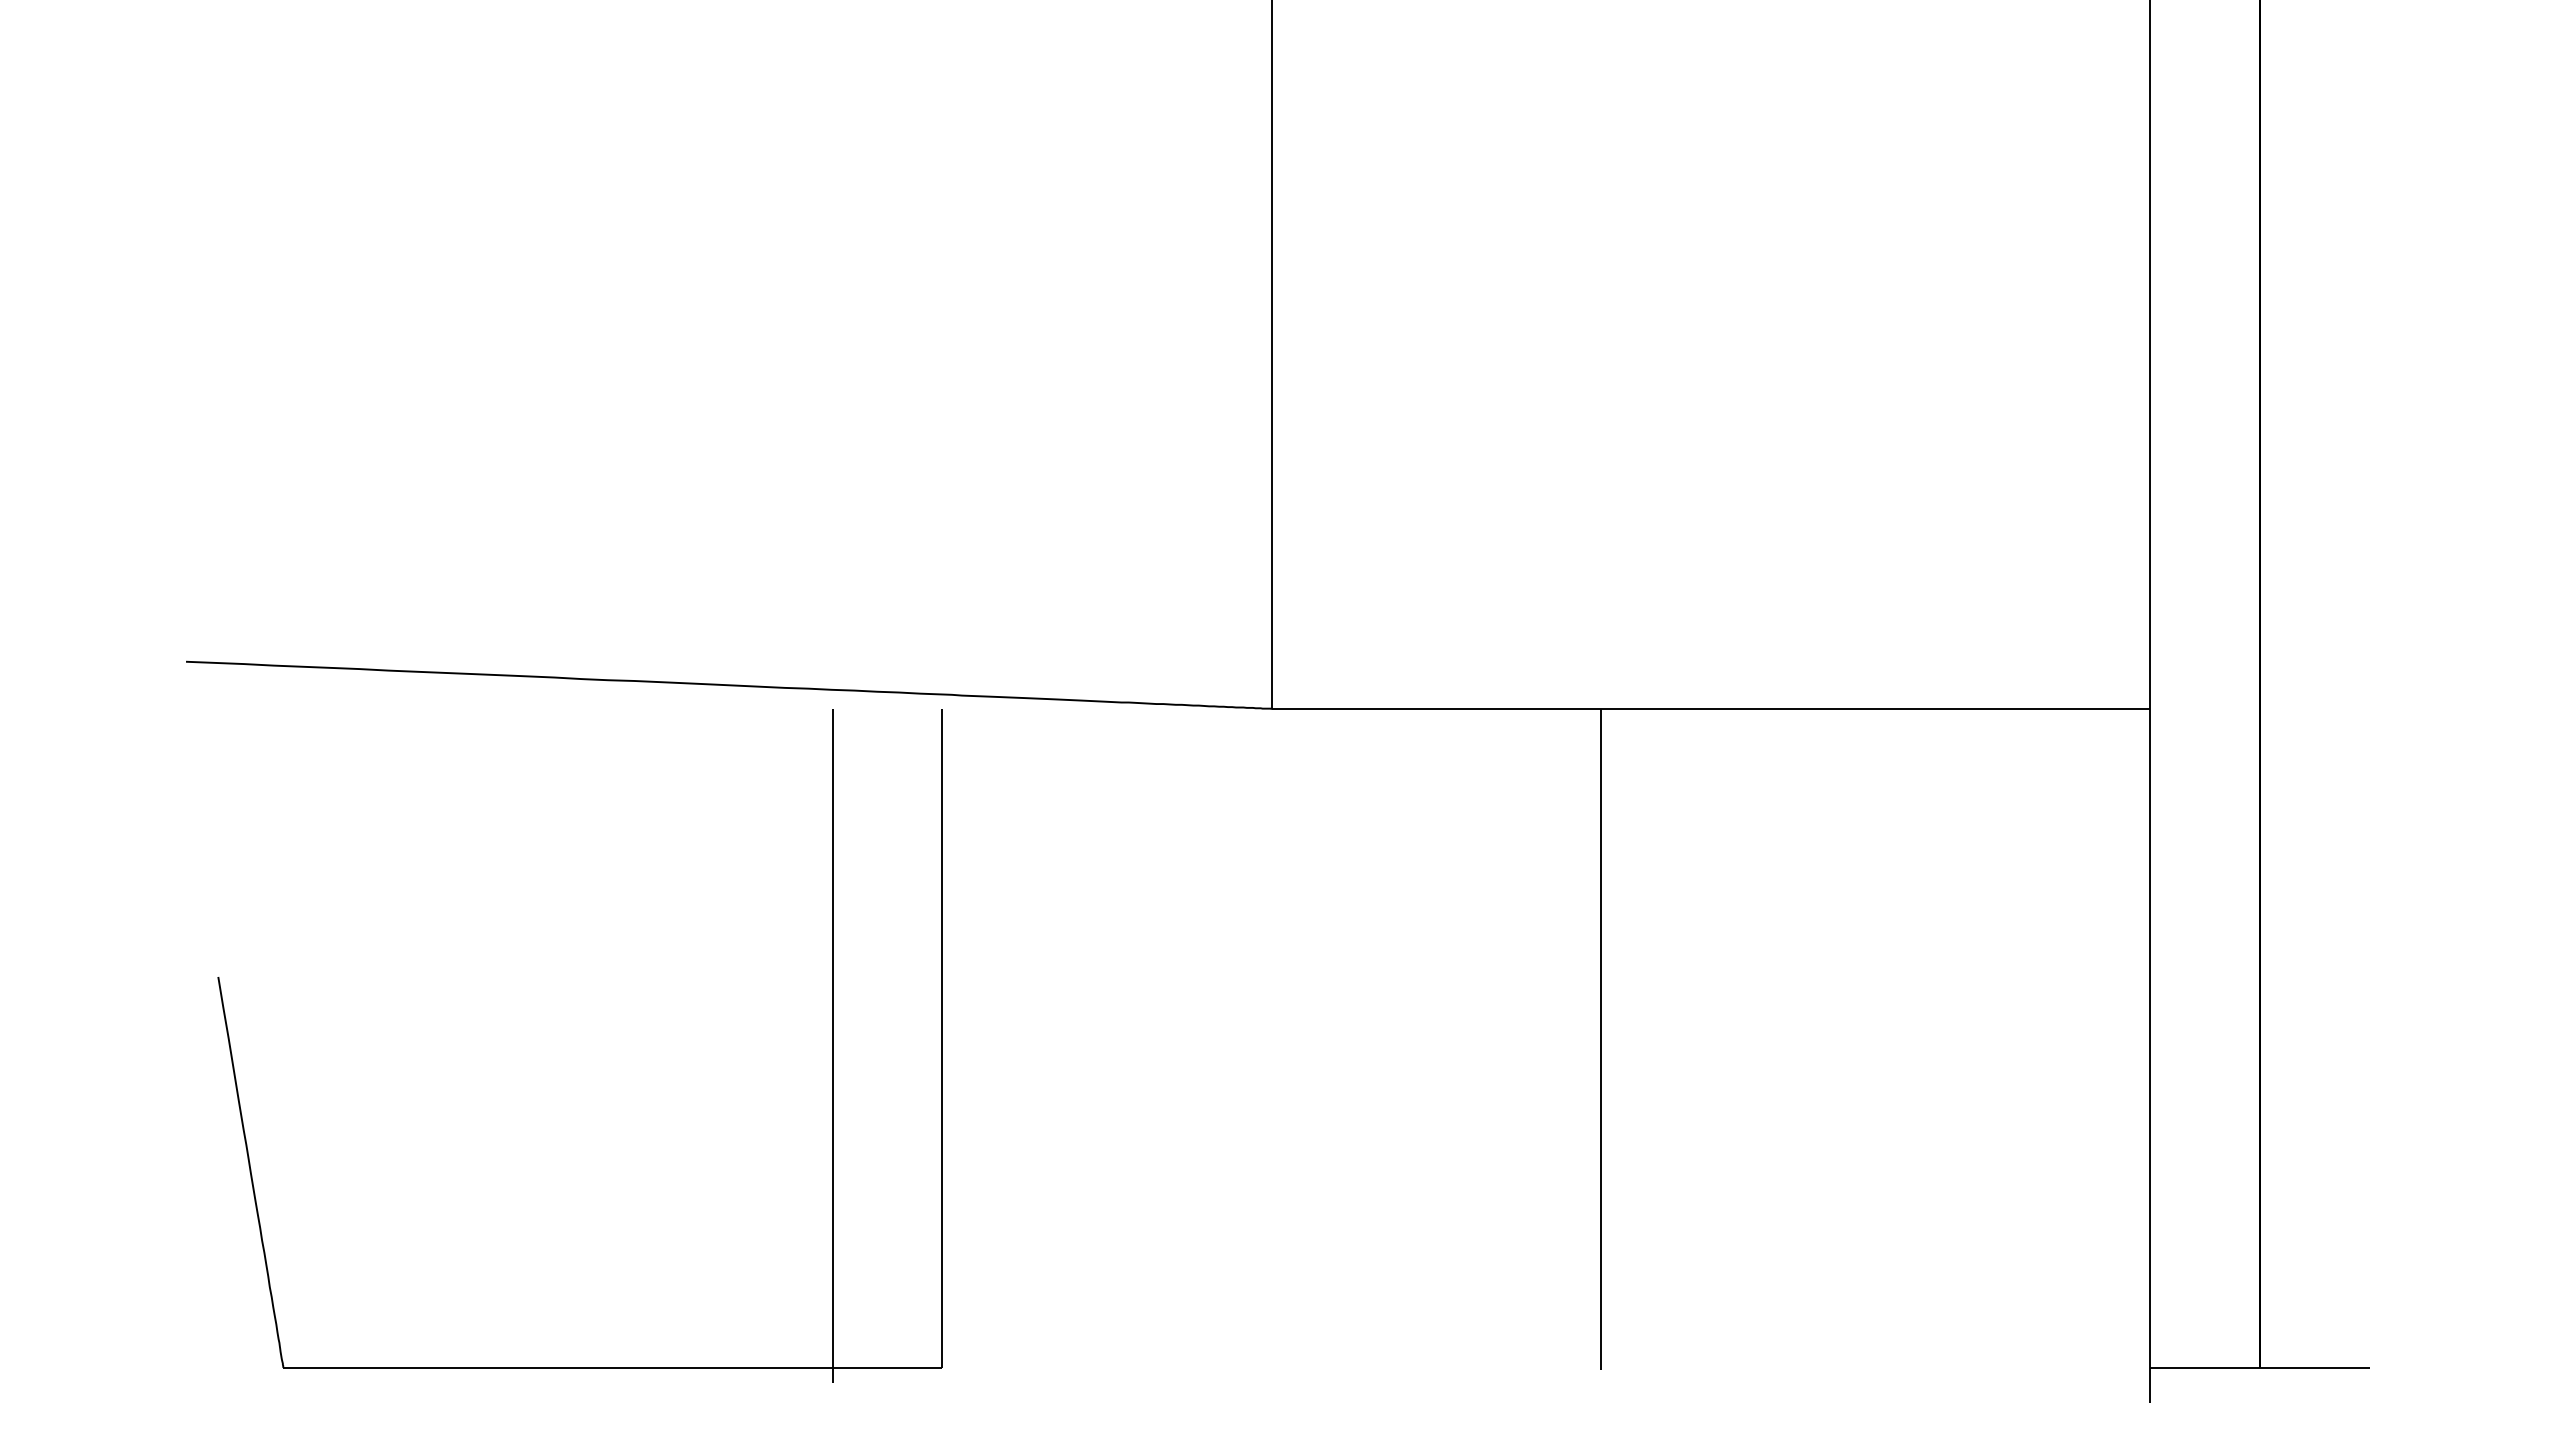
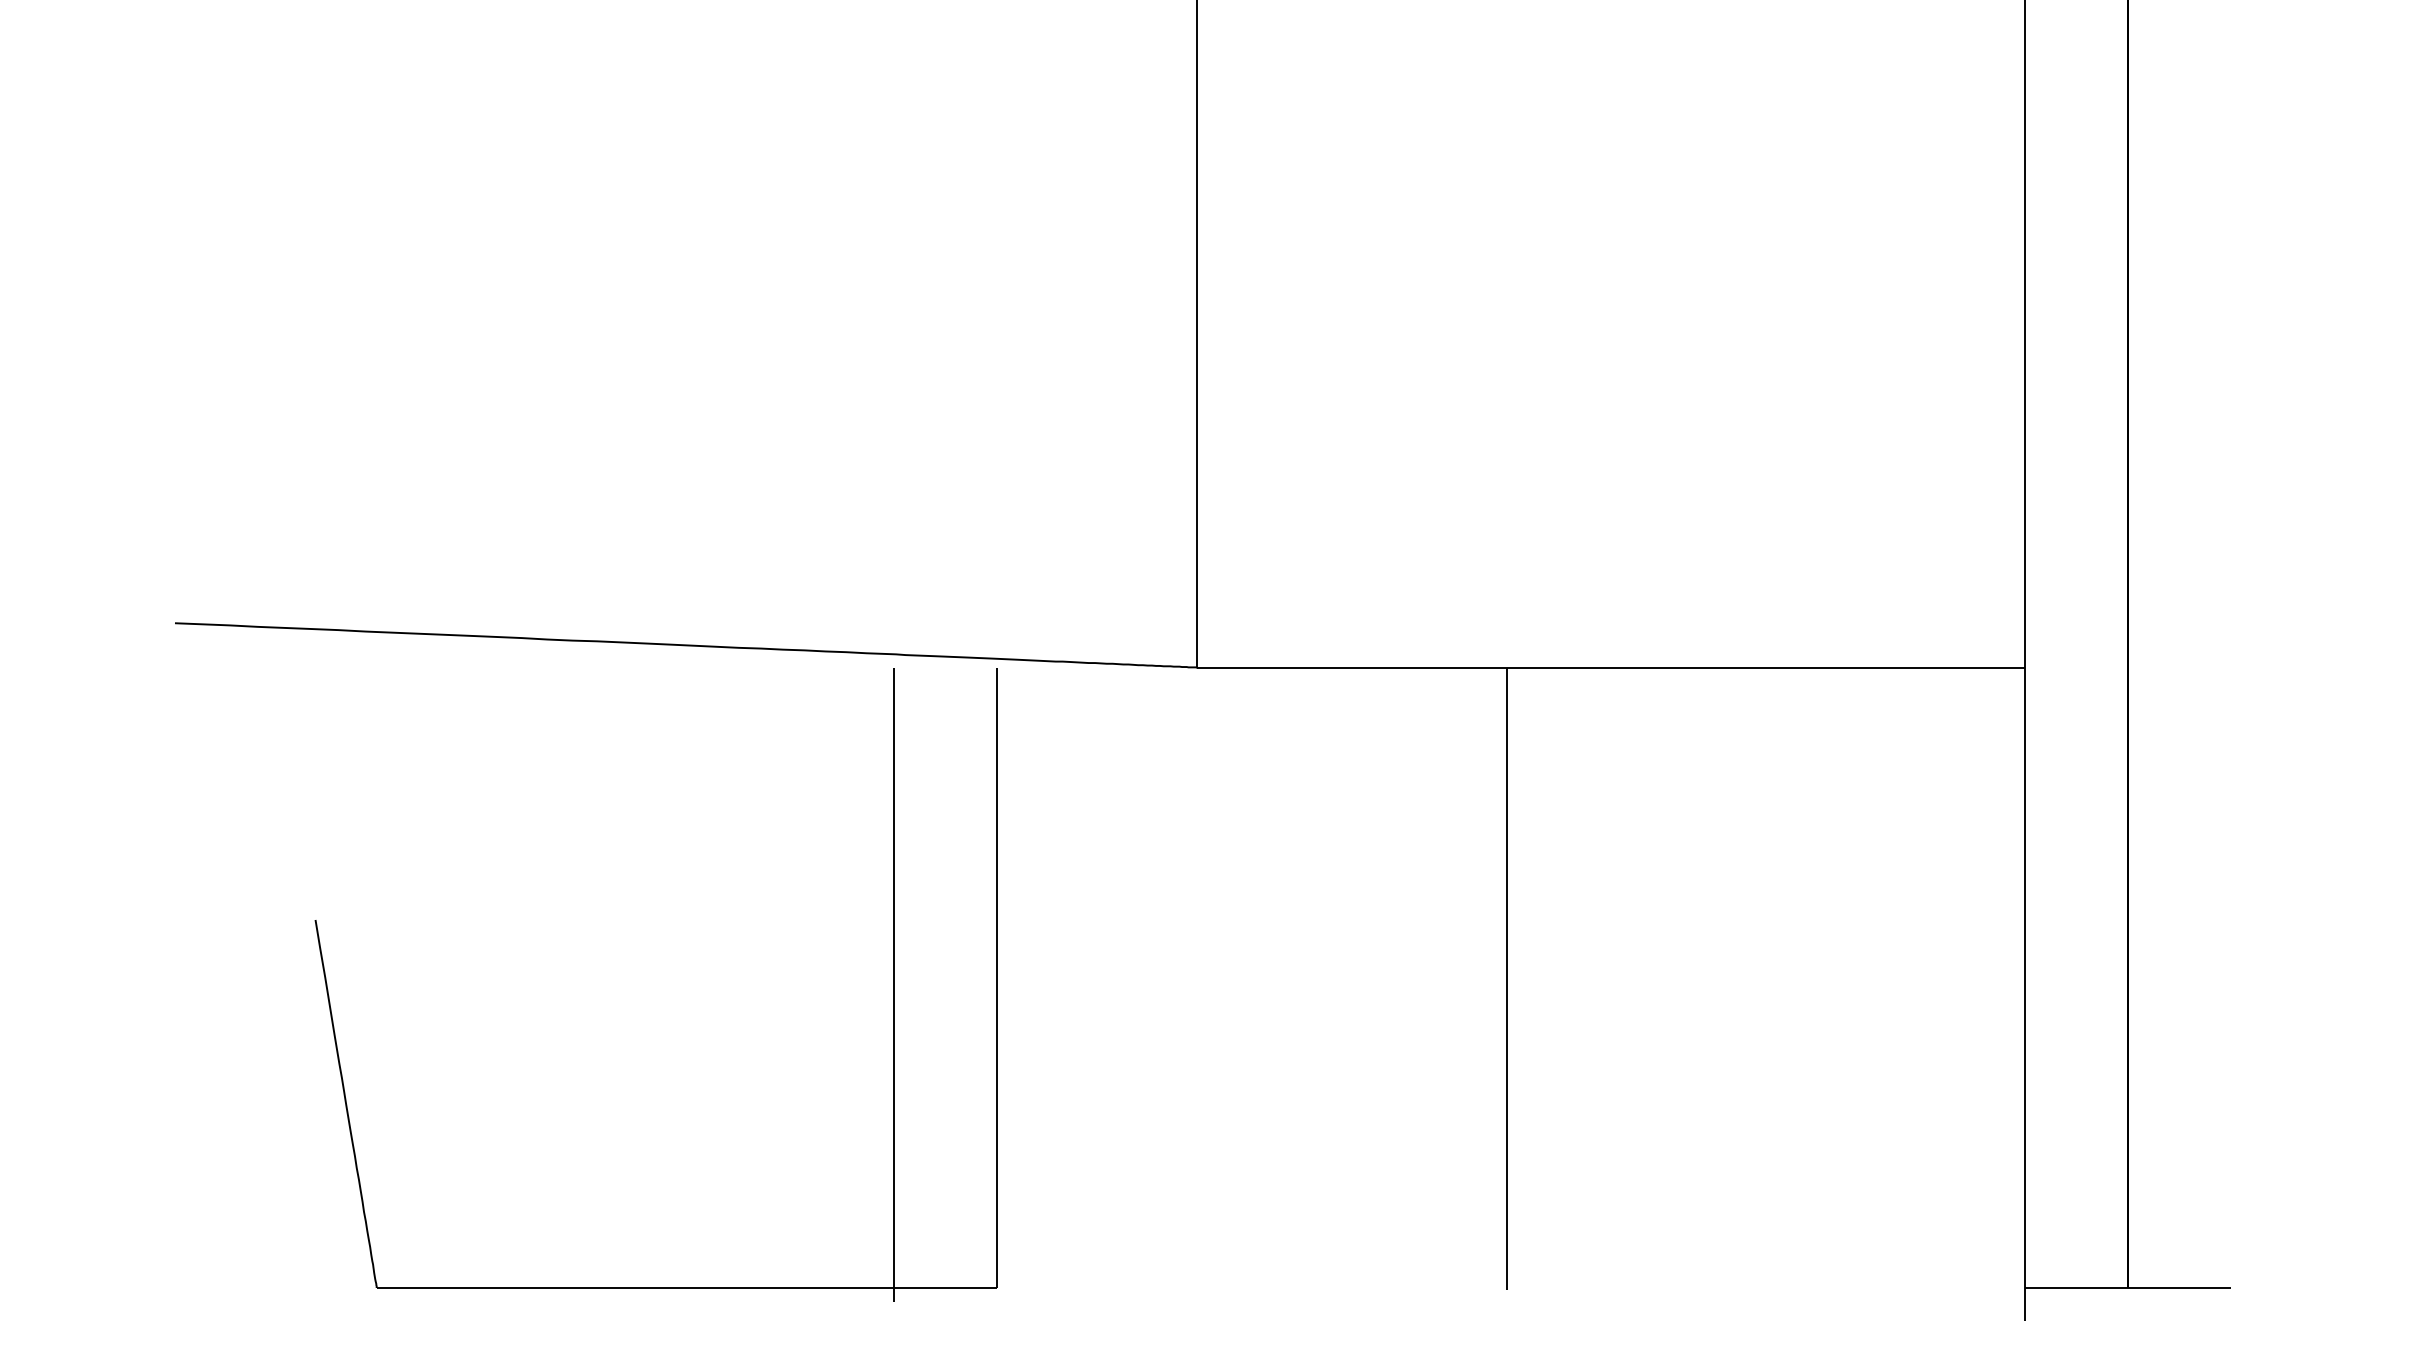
part: (832, 1045) -> (893, 984), moved

